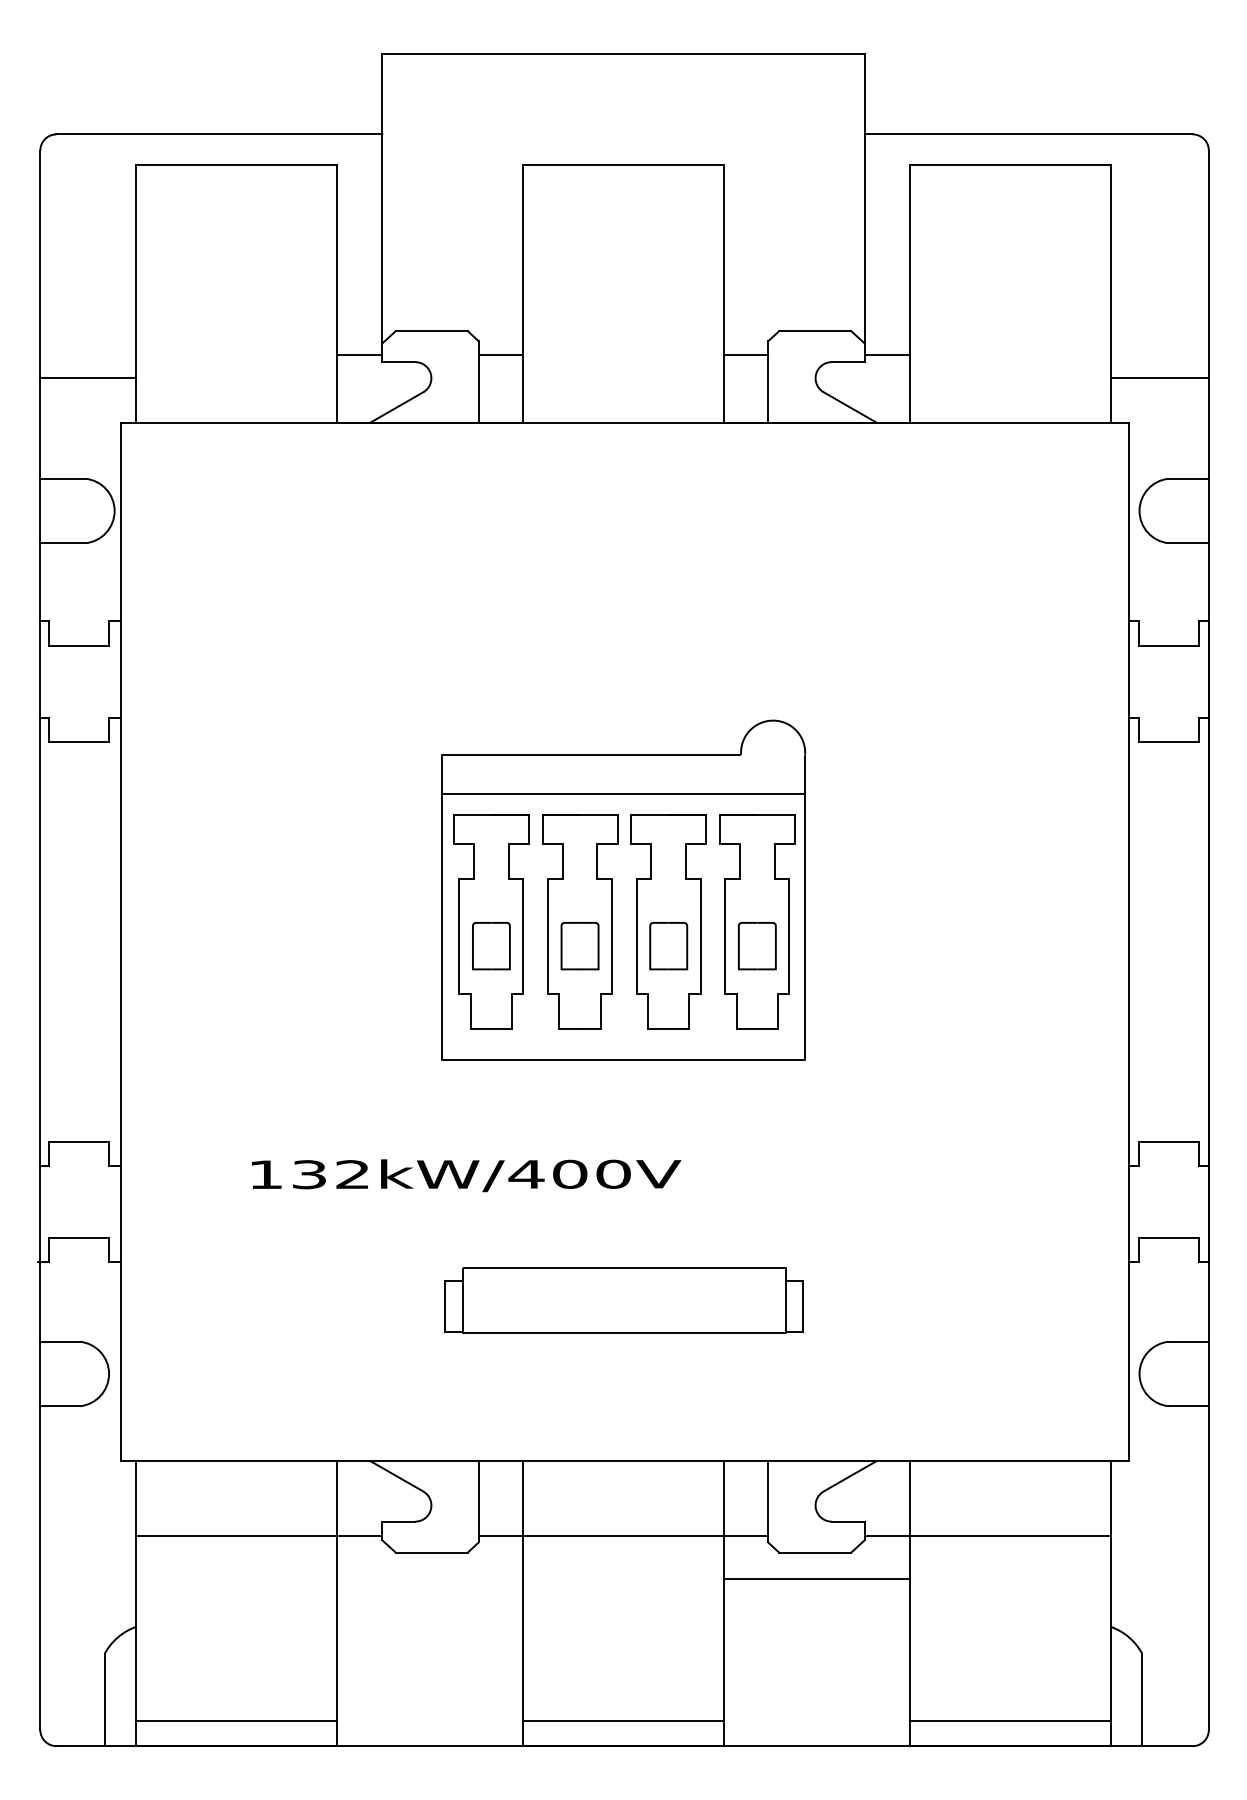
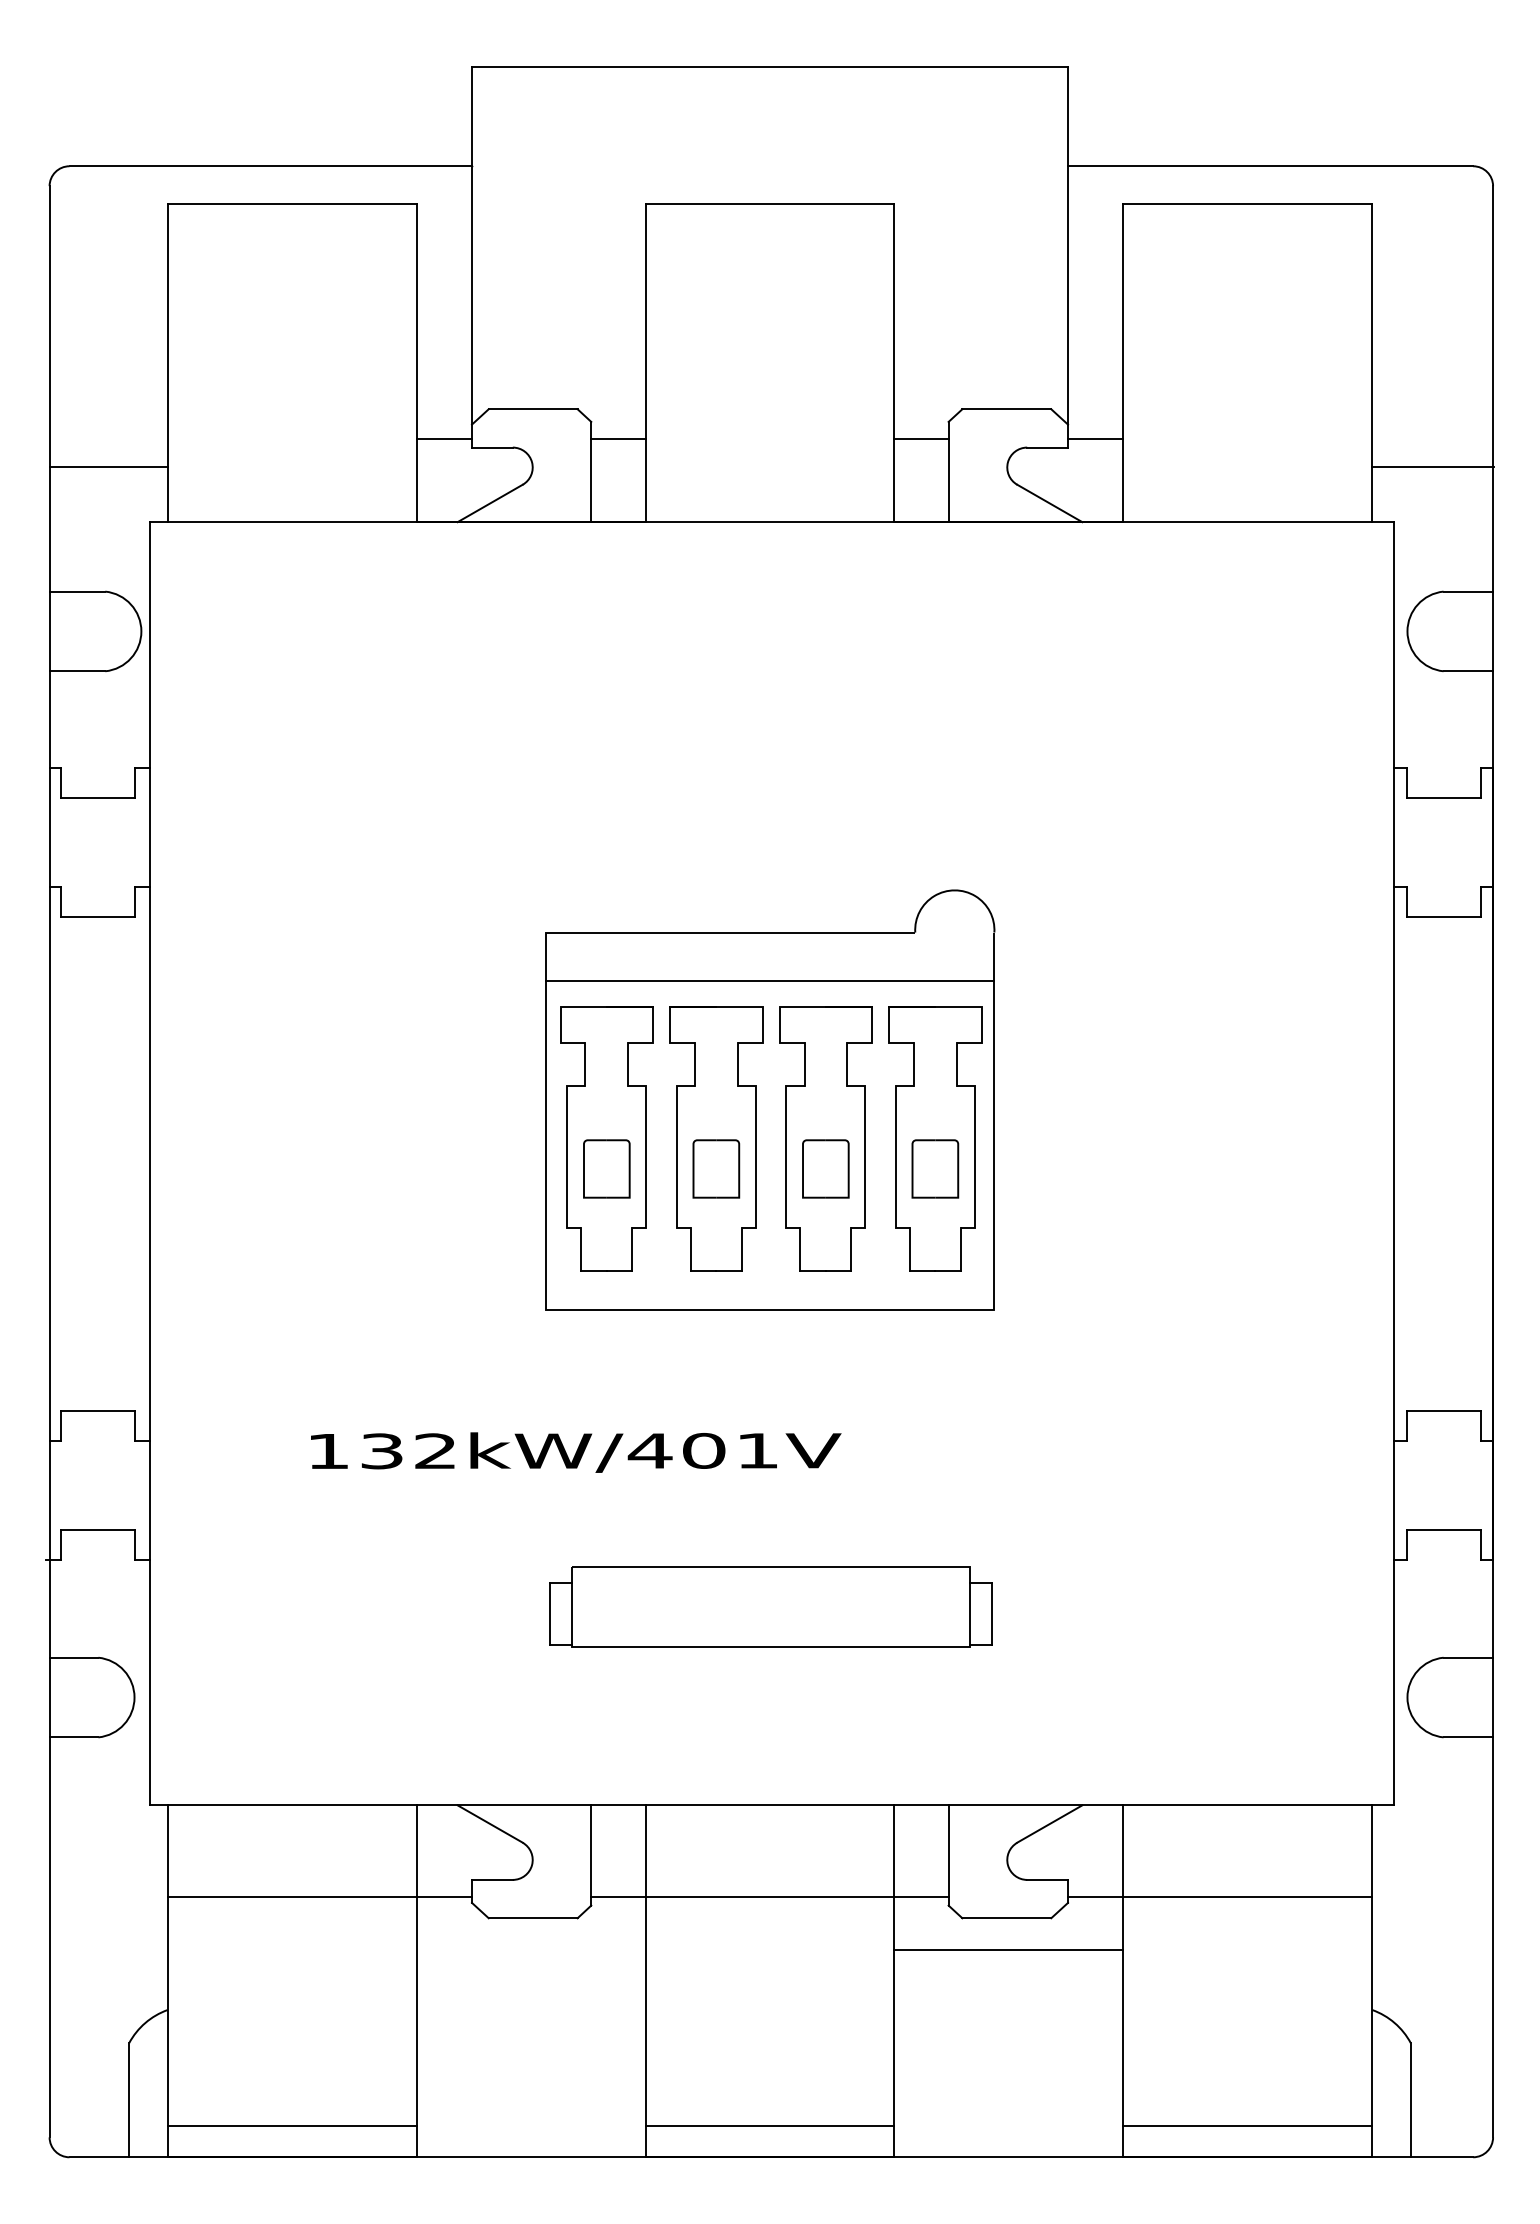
text: (613, 1174) -> (757, 1450), 132kW/400V -> 132kW/401V

